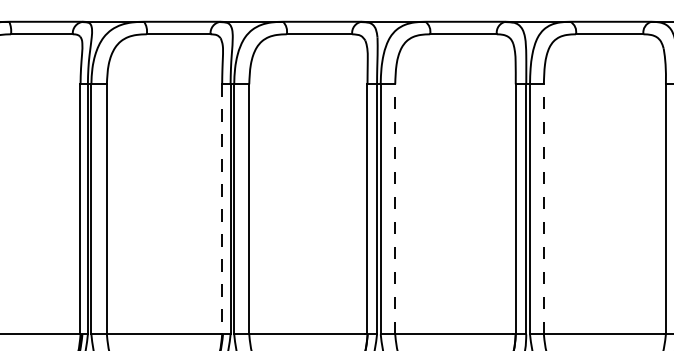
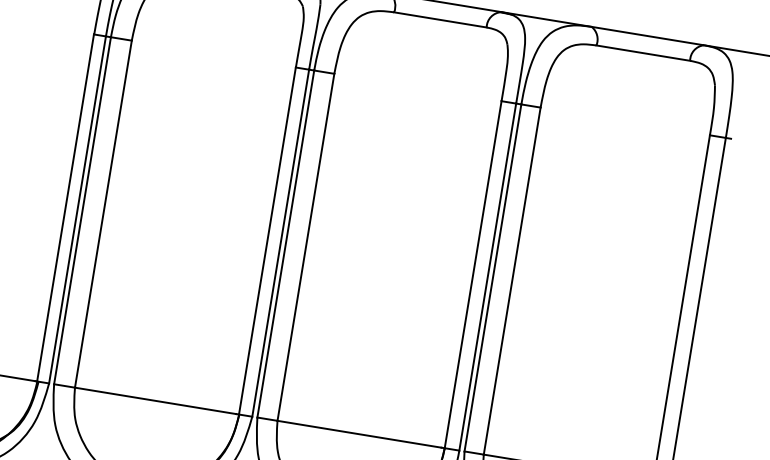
line: (395, 208) -> (306, 246), dashed -> solid
line: (543, 208) -> (511, 279), dashed -> solid
line: (221, 209) -> (64, 208), dashed -> solid

